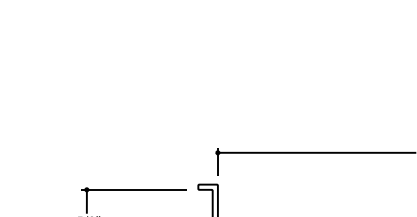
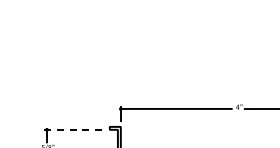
line: (133, 189) -> (73, 129), solid -> dashed

